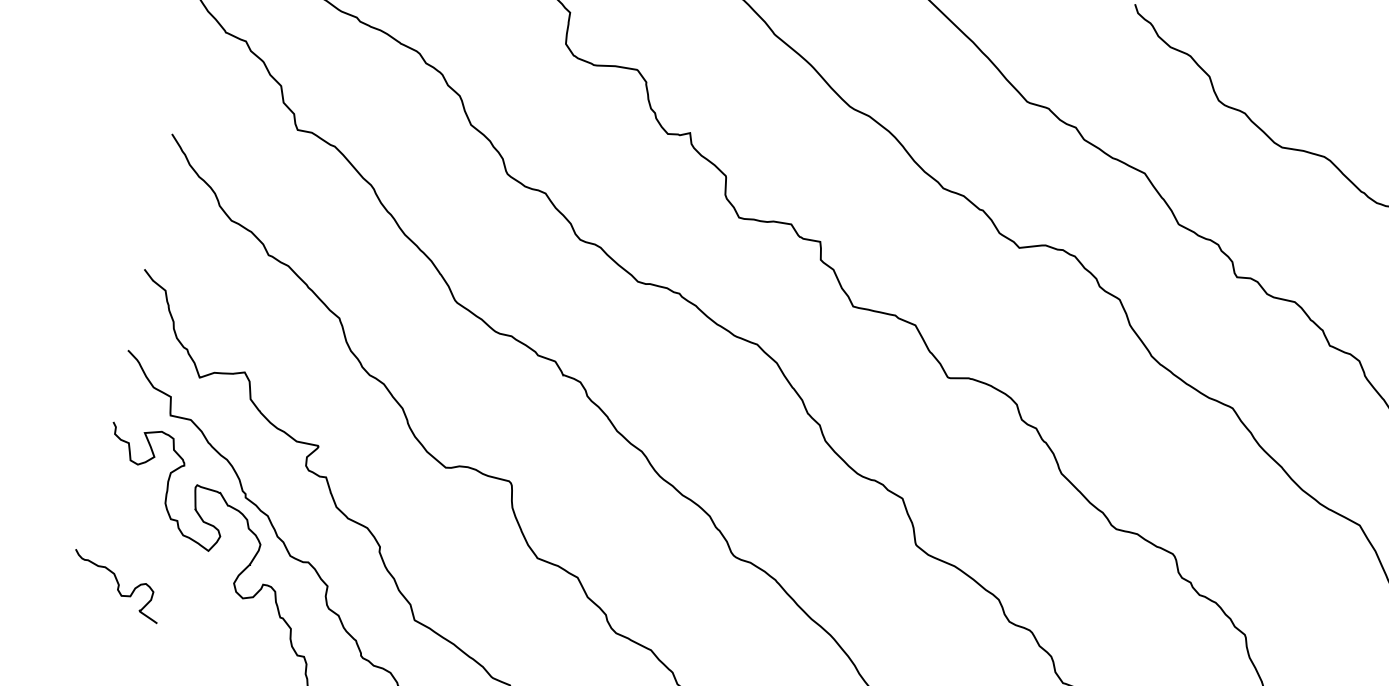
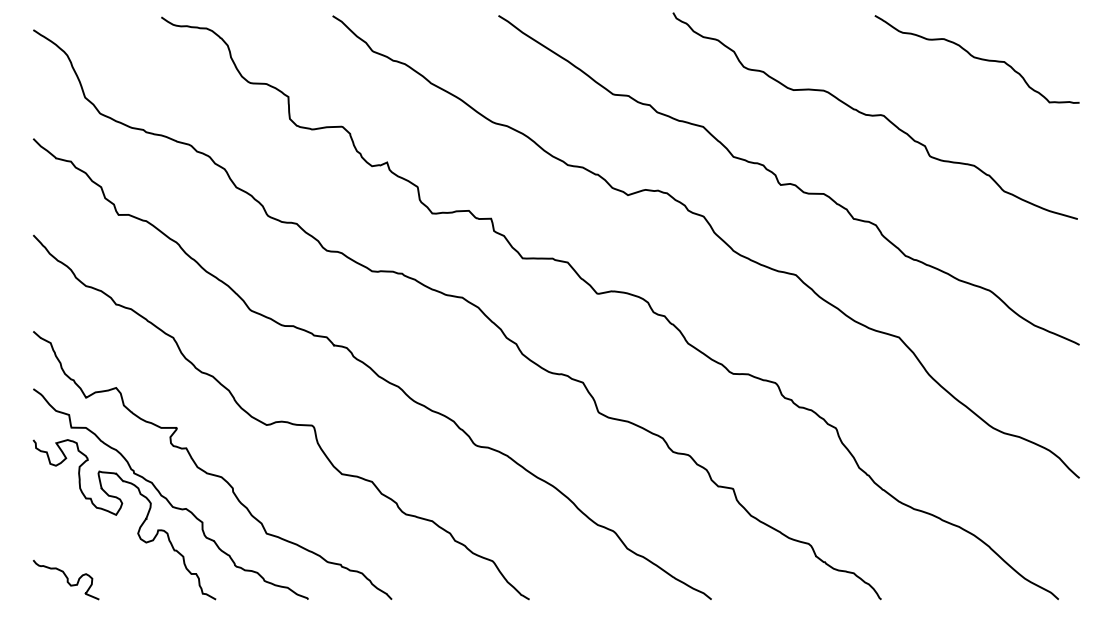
curve: (116, 587) -> (66, 580), moved

